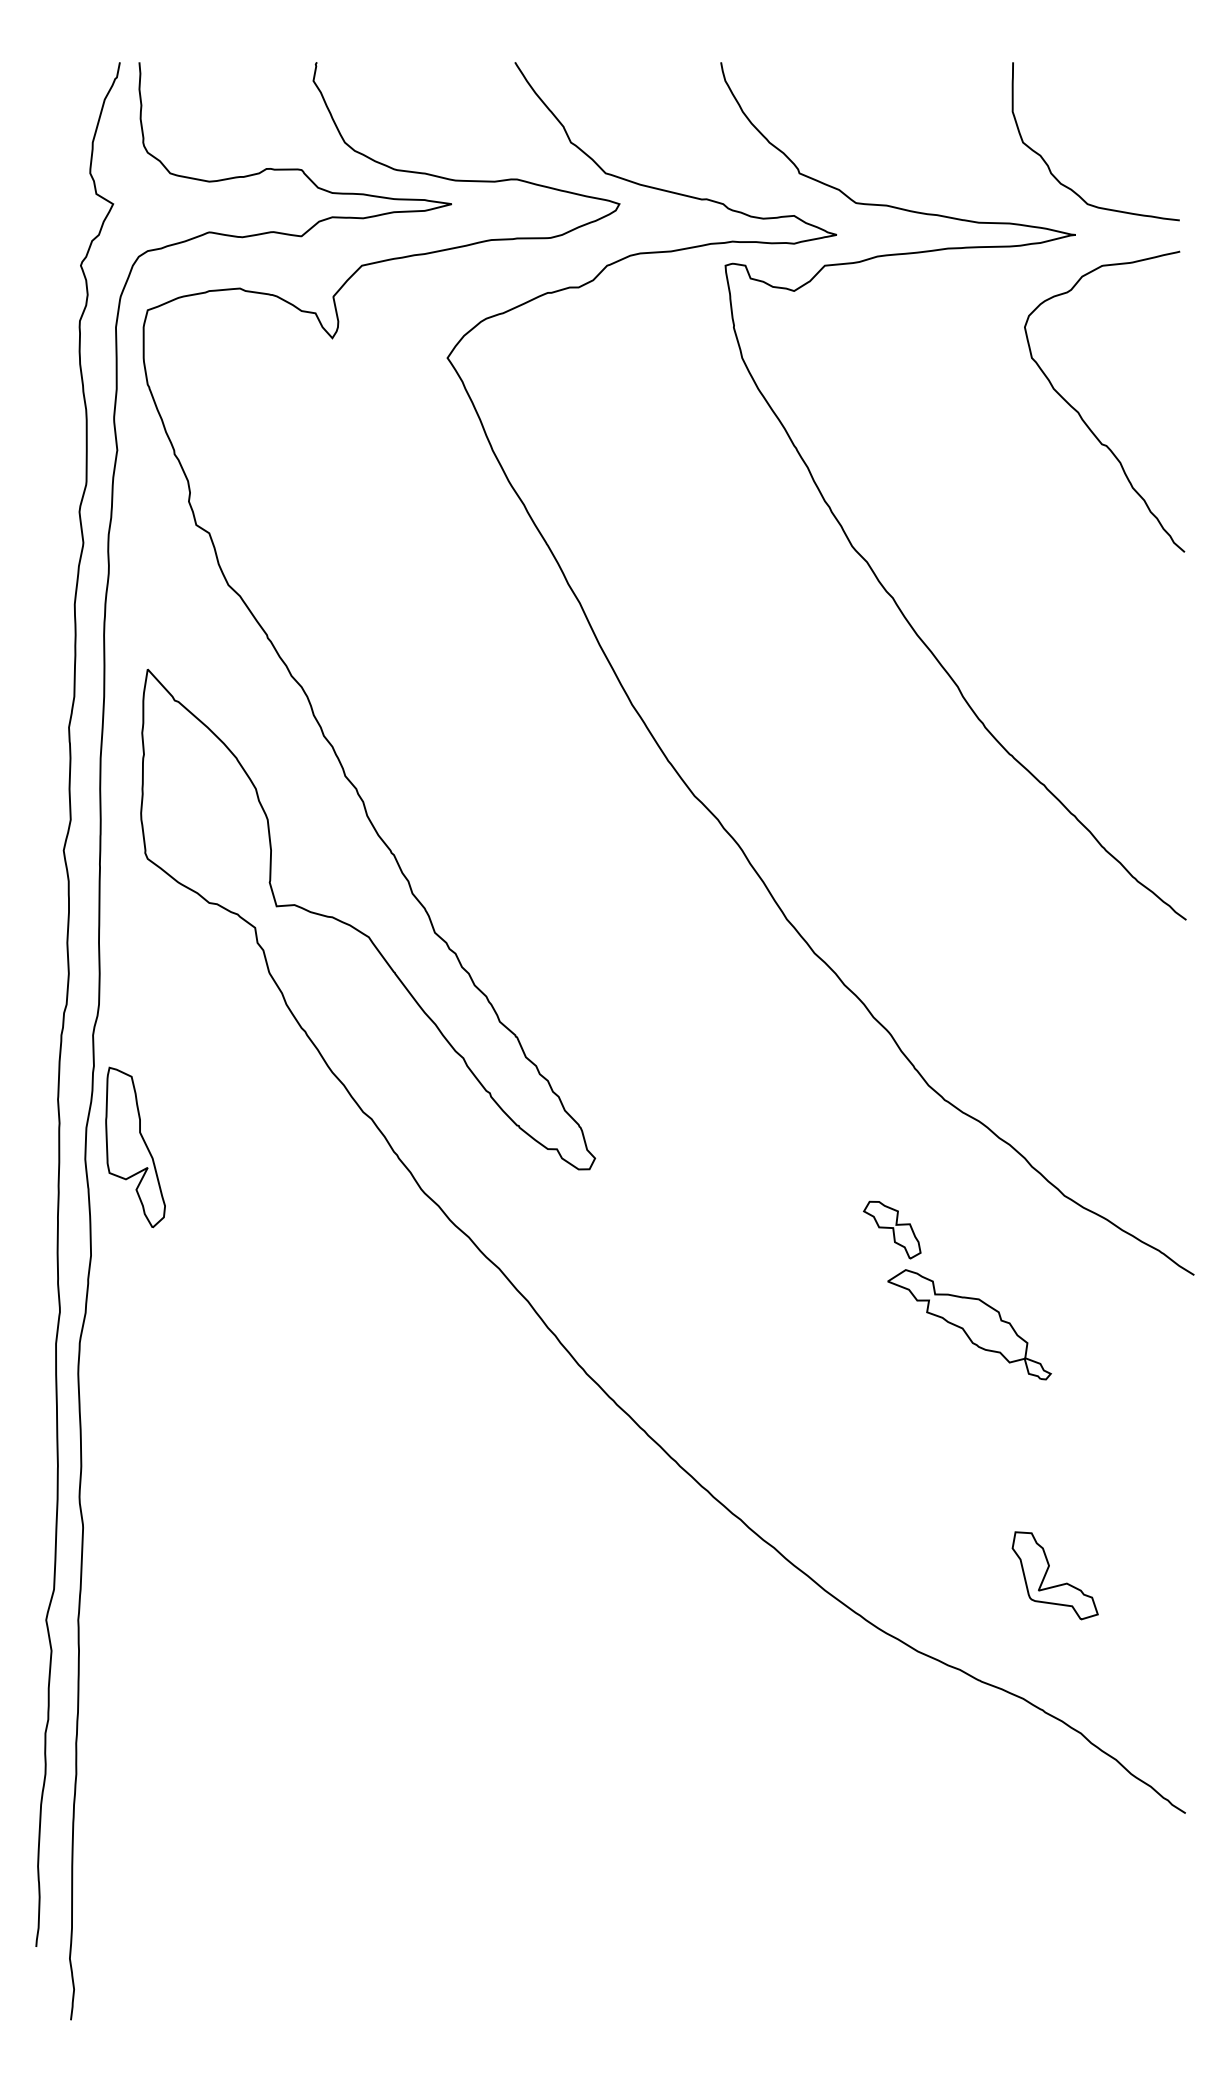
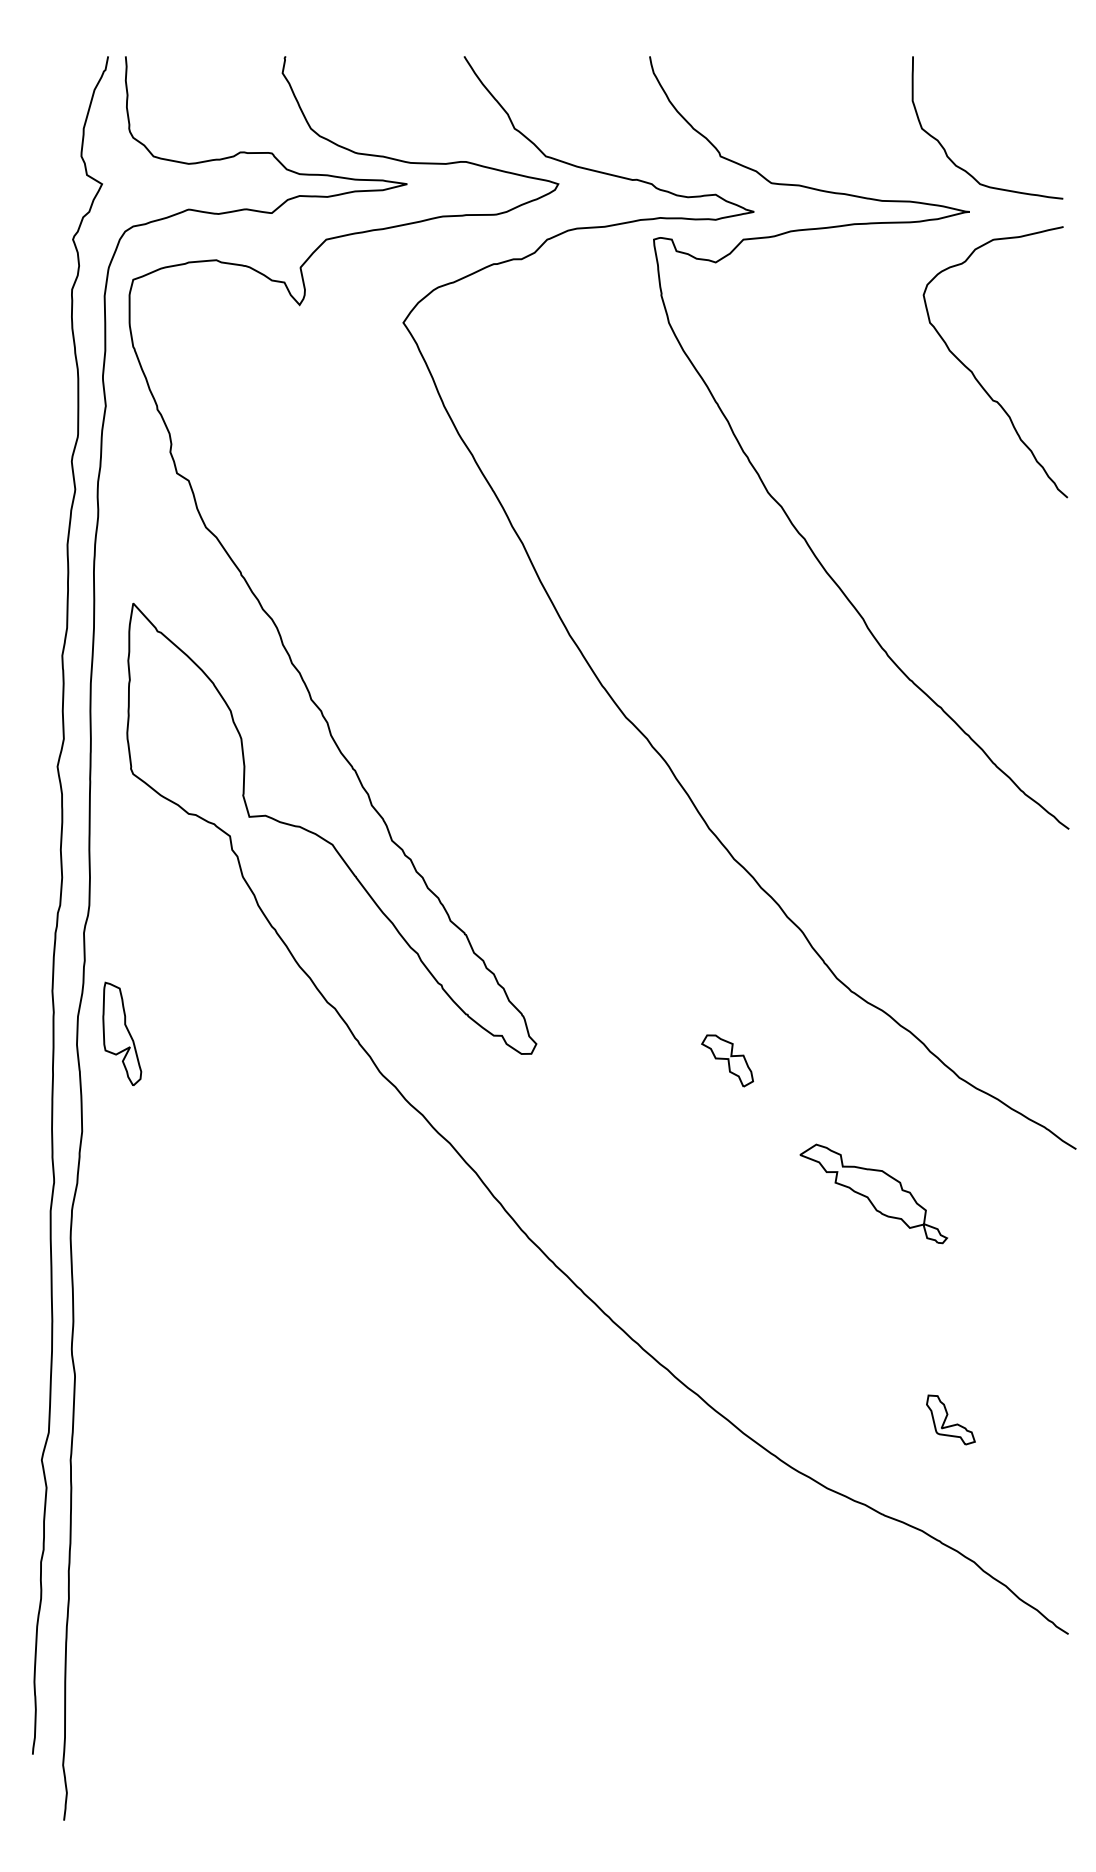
part: (135, 1146) -> (122, 1033), size x0.71
part: (892, 1229) -> (727, 1060), moved
part: (1054, 1575) -> (950, 1419), size x0.62

